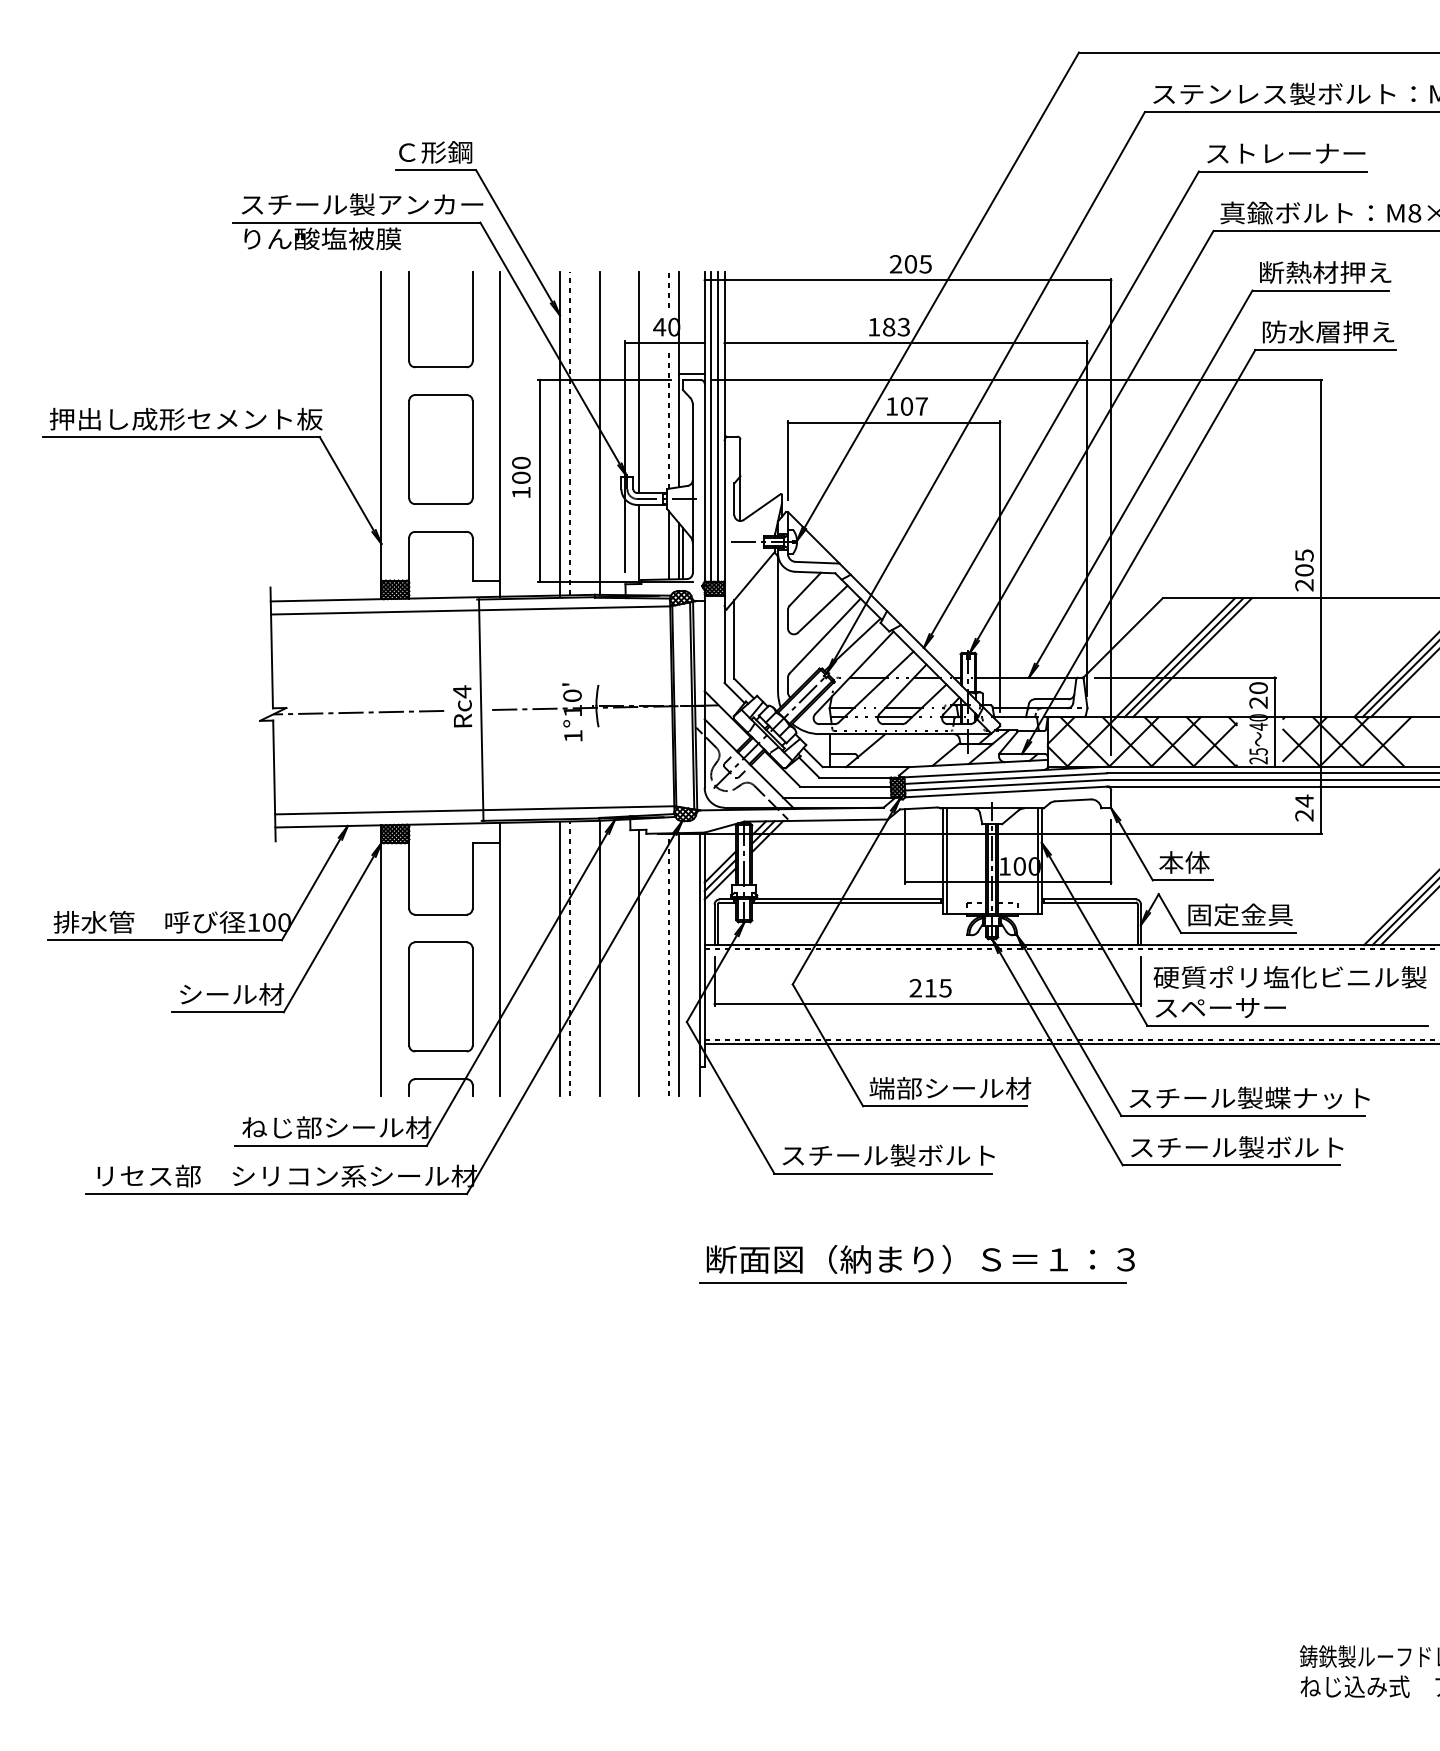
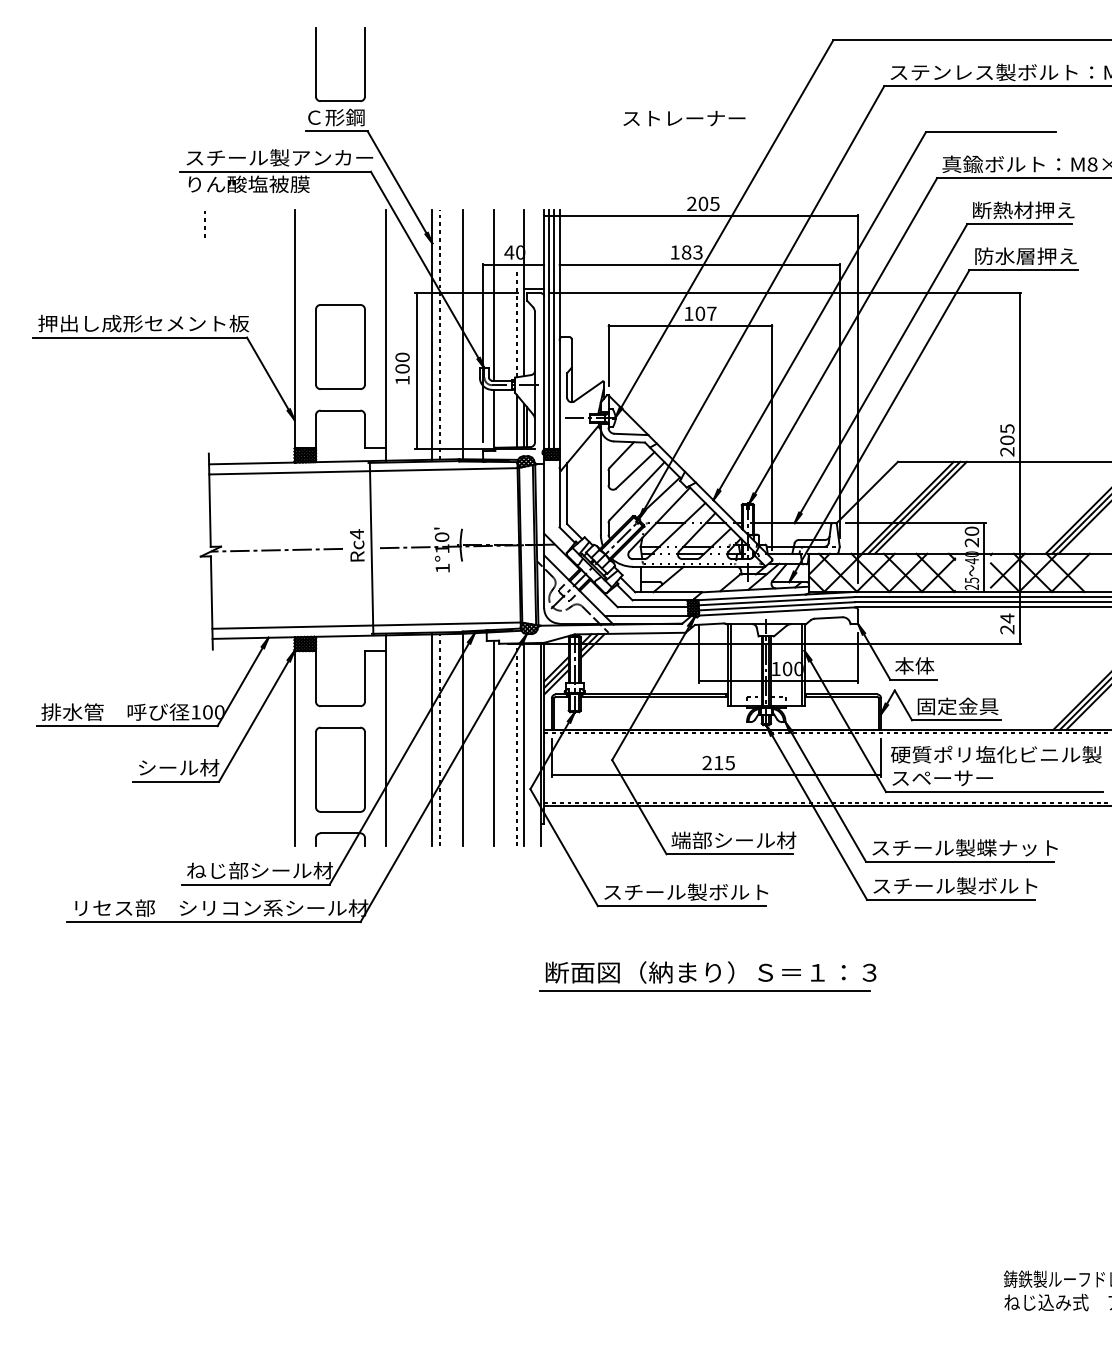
text: (1286, 153) -> (684, 118), moved
line: (668, 287) -> (204, 221), moved
part: (409, 319) -> (316, 64), moved

